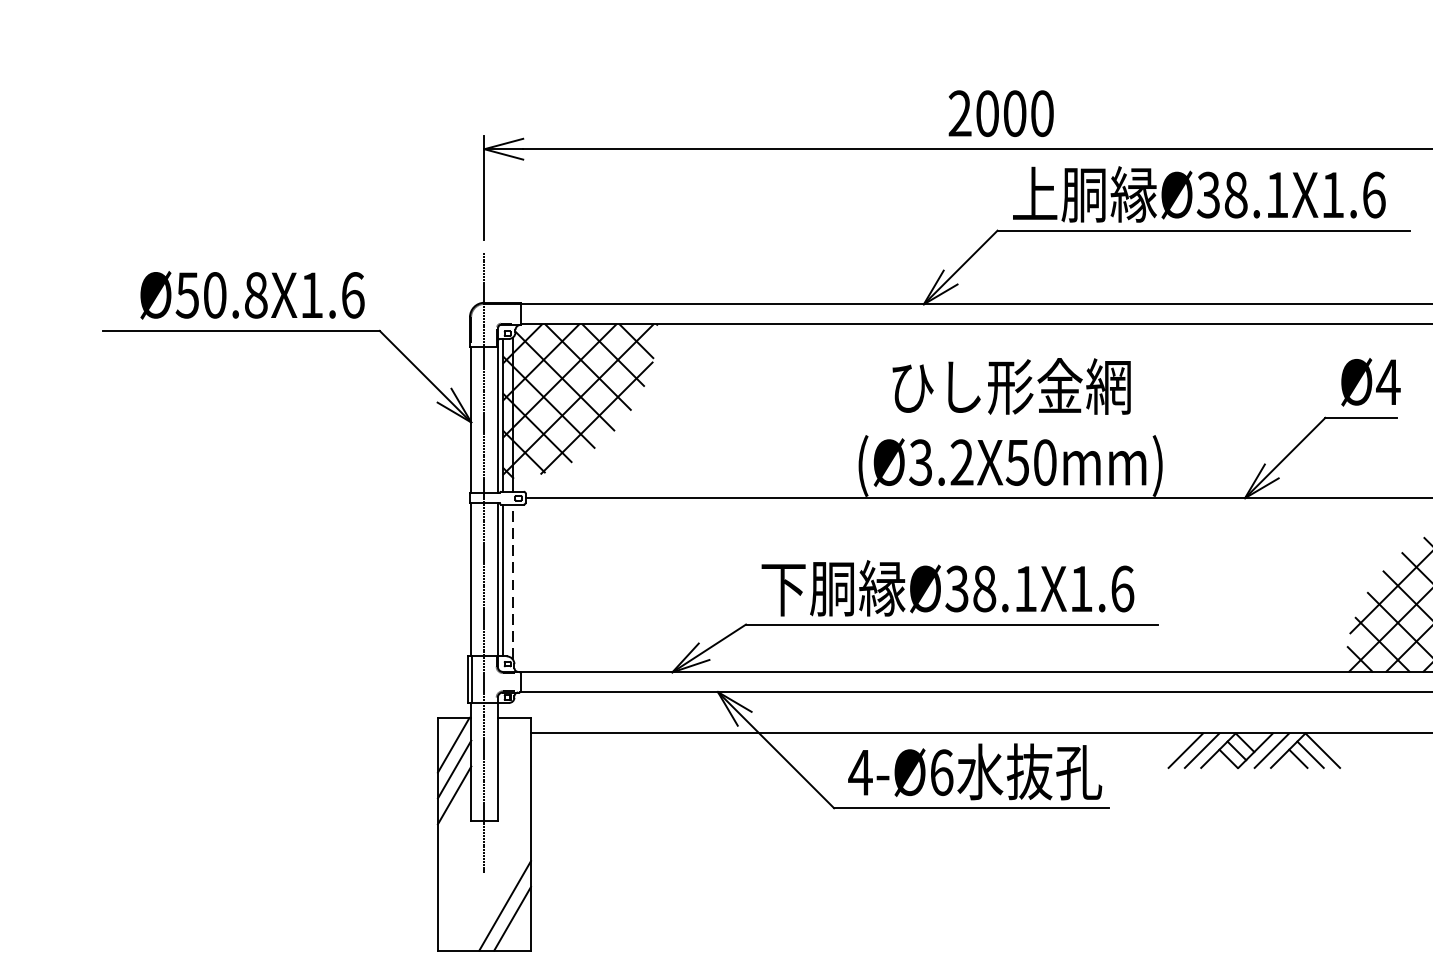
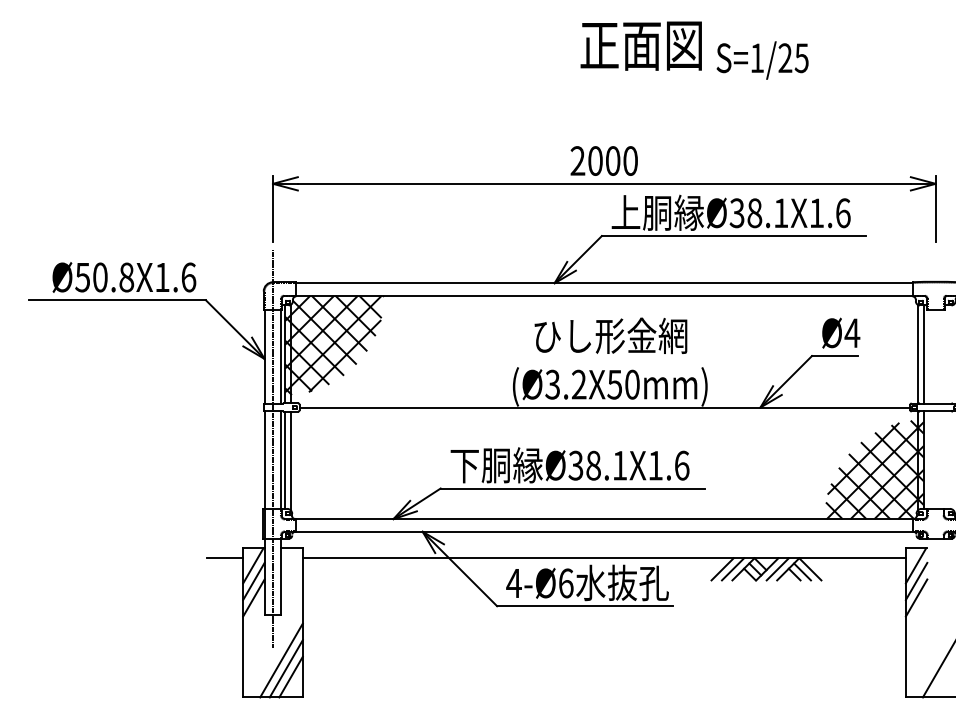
line: (513, 582) -> (291, 461), dashed -> solid
line: (408, 733) -> (224, 558), added
line: (497, 892) -> (281, 660), added

